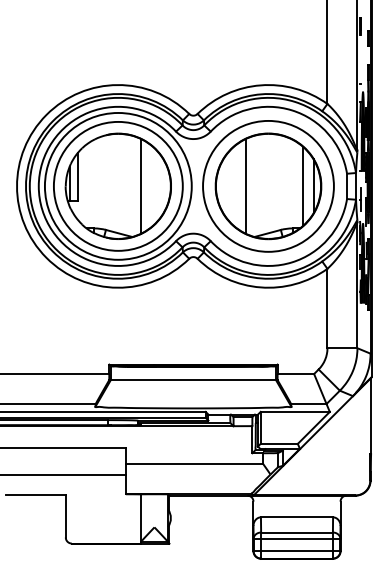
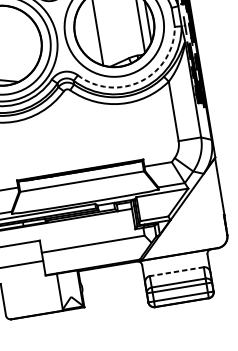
line: (140, 185) -> (18, 42), removed
arc: (291, 262) -> (141, 81), solid -> dashed
line: (296, 517) -> (176, 271), solid -> dashed

